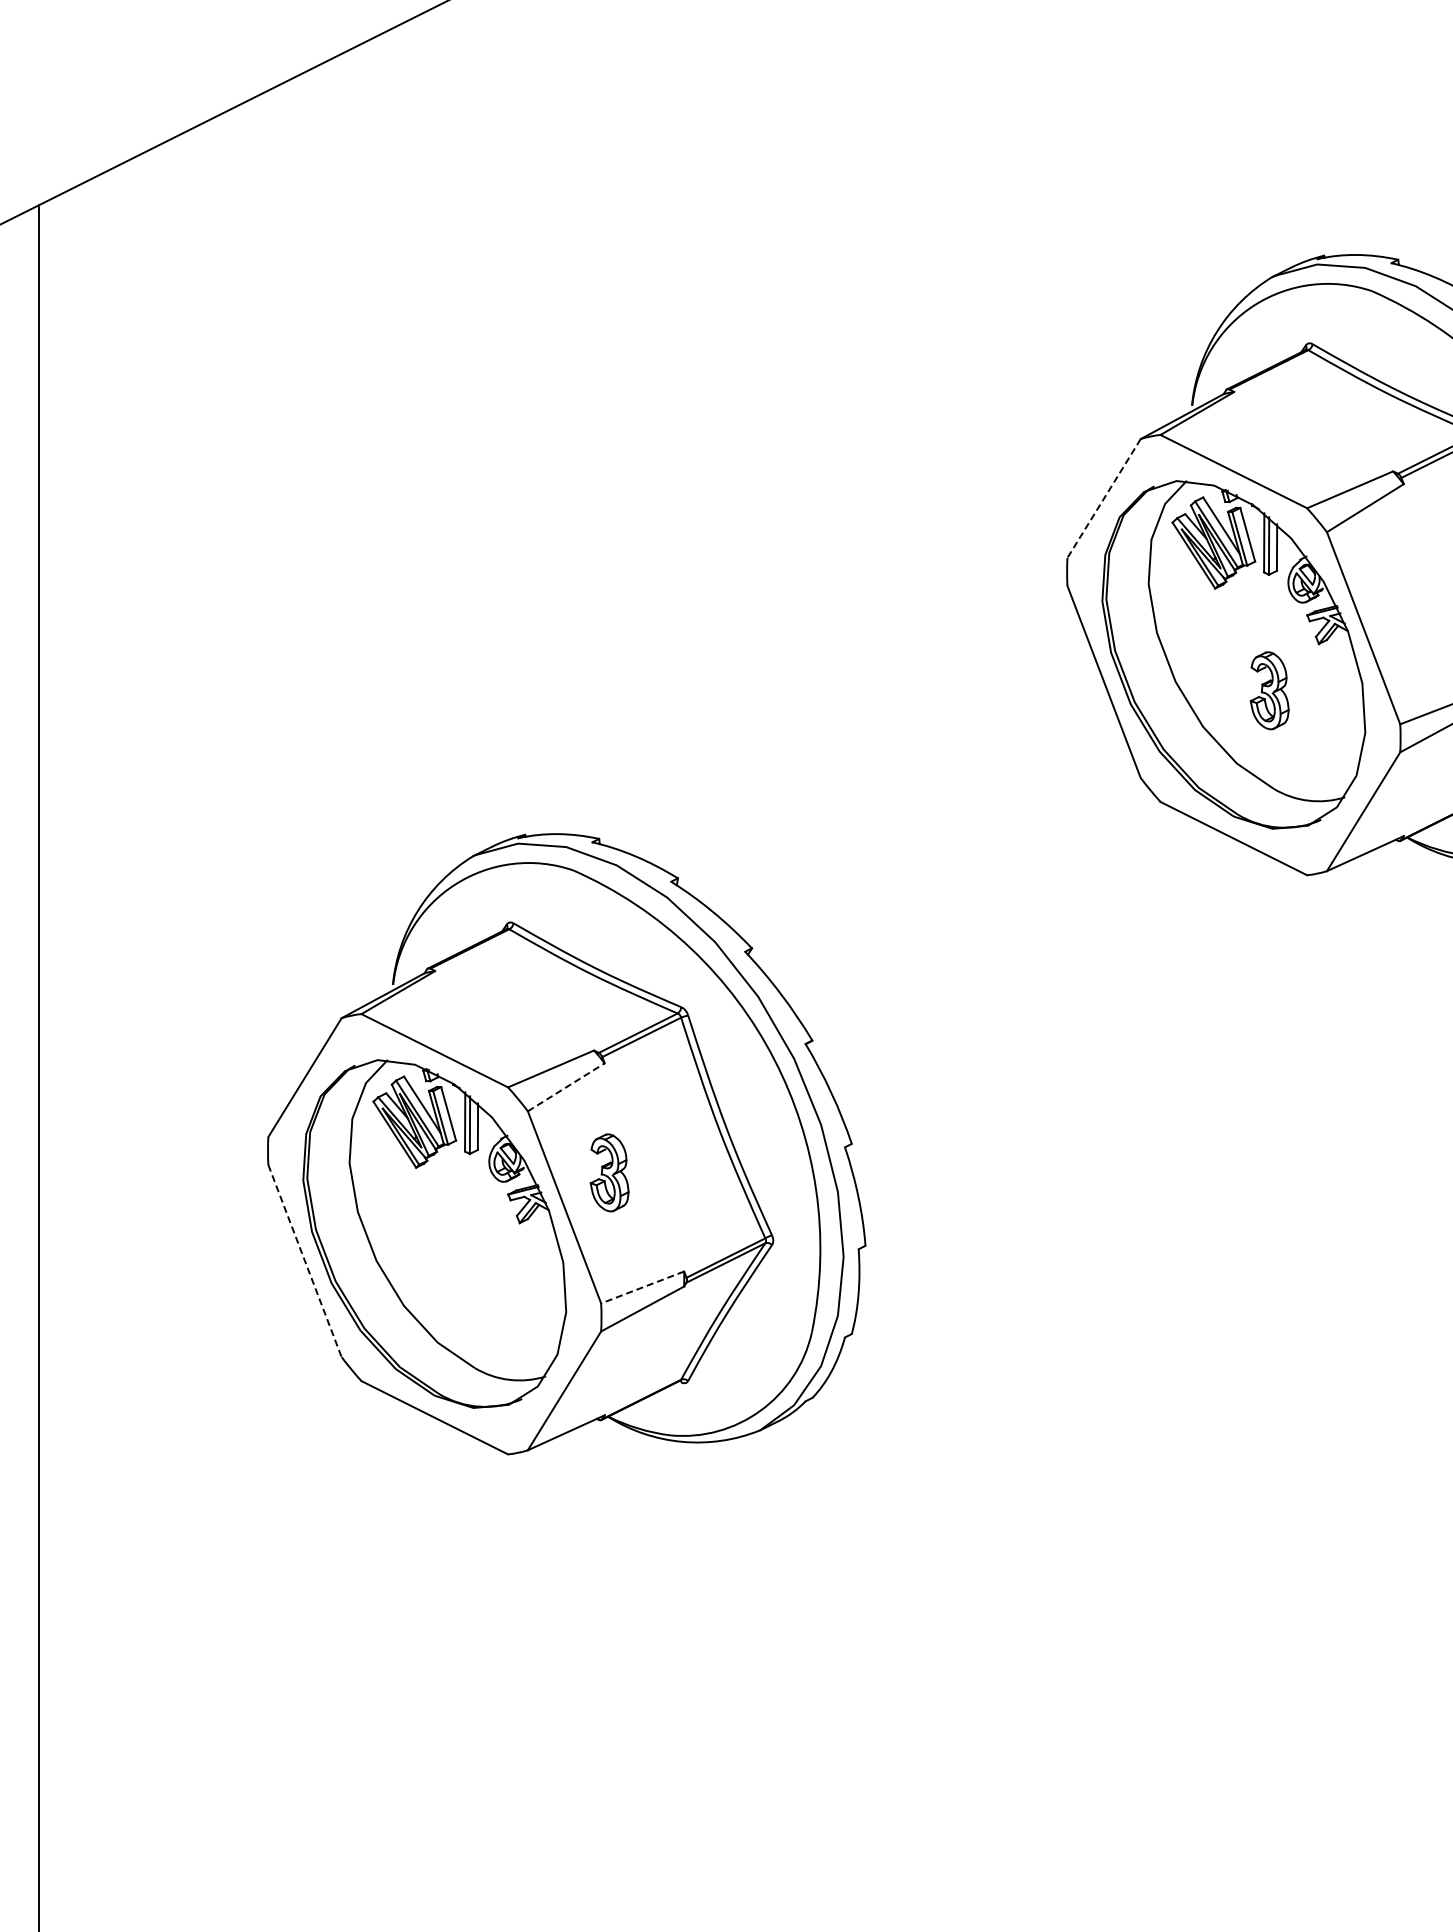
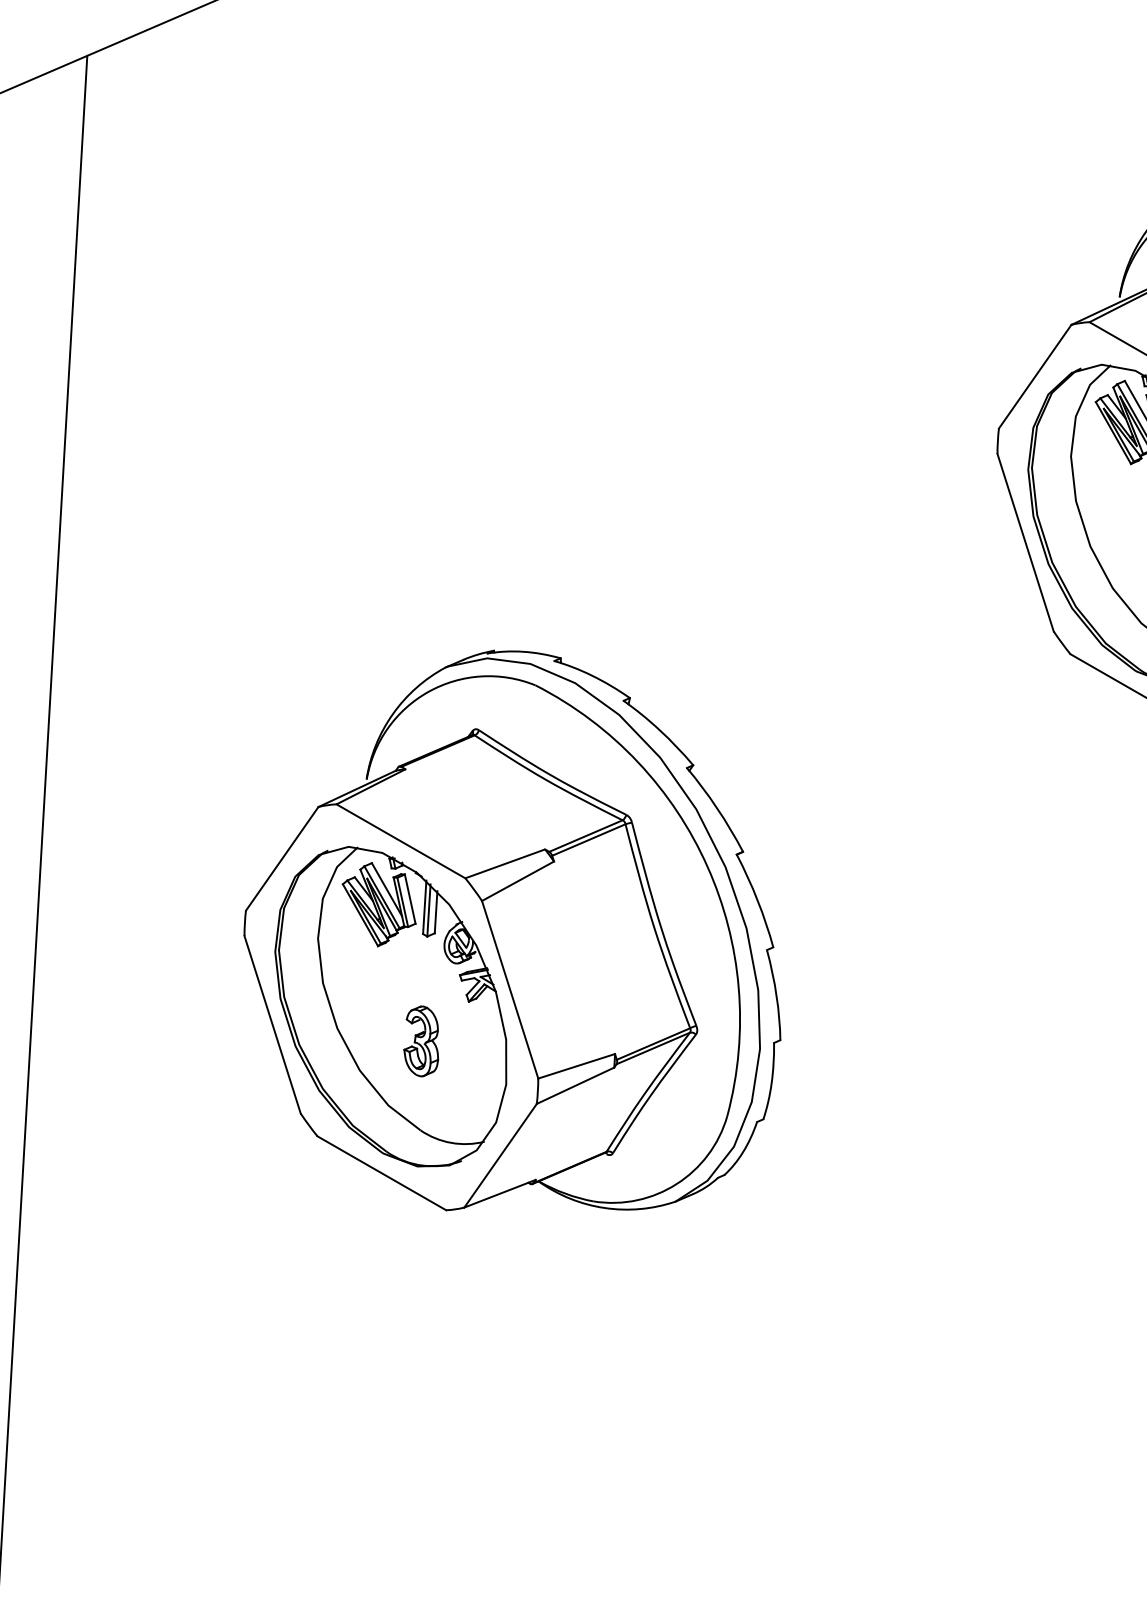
line: (1104, 498) -> (1035, 376), dashed -> solid
line: (566, 1087) -> (518, 881), dashed -> solid
part: (609, 1172) -> (421, 1041), moved
line: (305, 1261) -> (273, 1025), dashed -> solid
line: (642, 1287) -> (576, 1066), dashed -> solid

